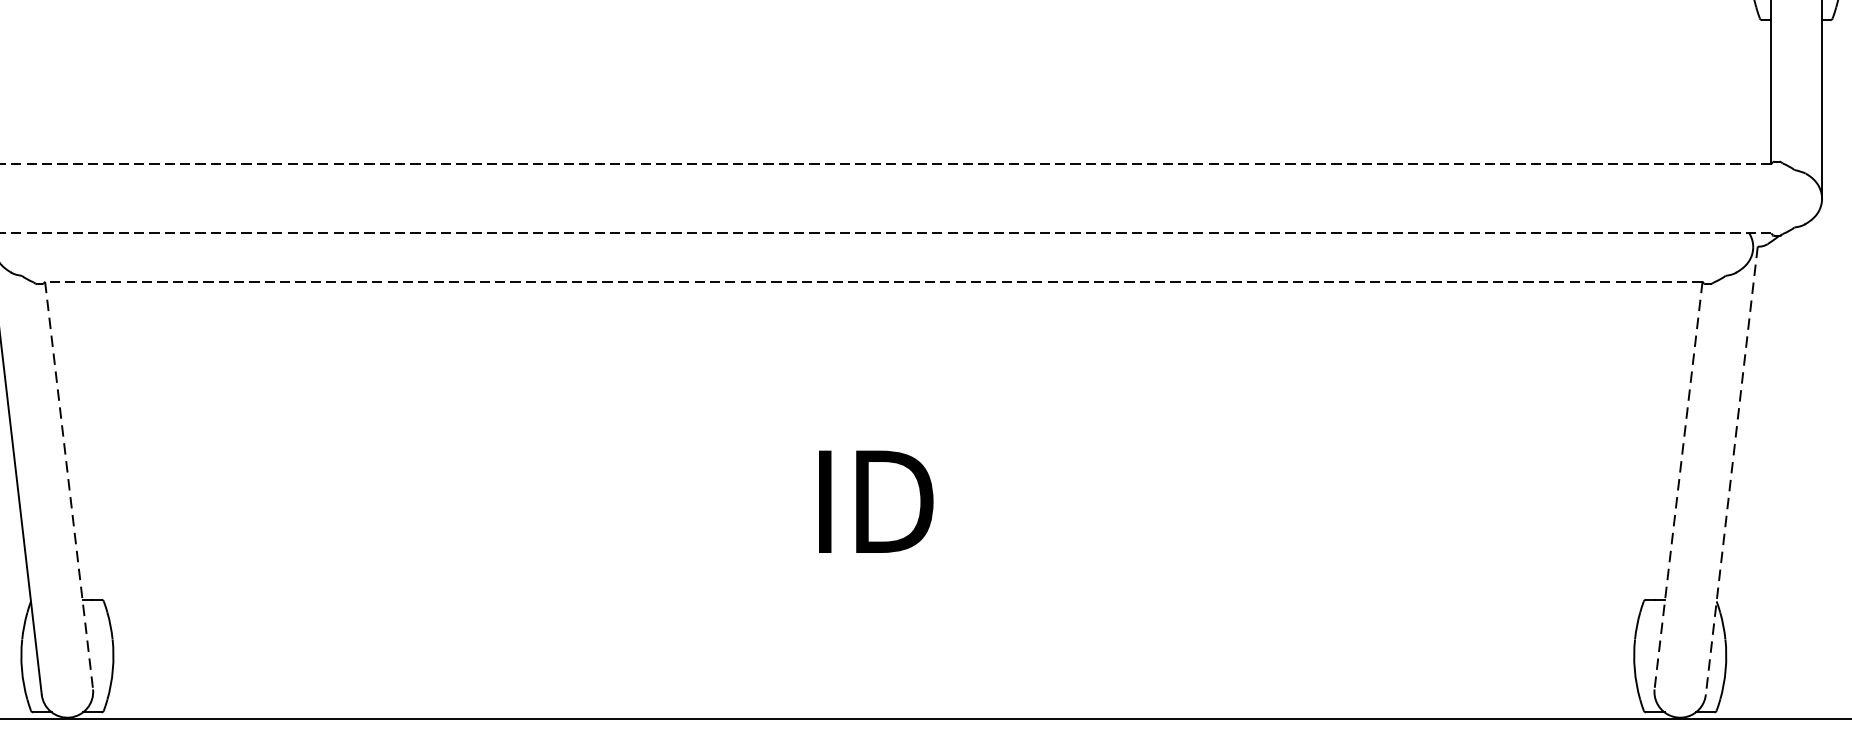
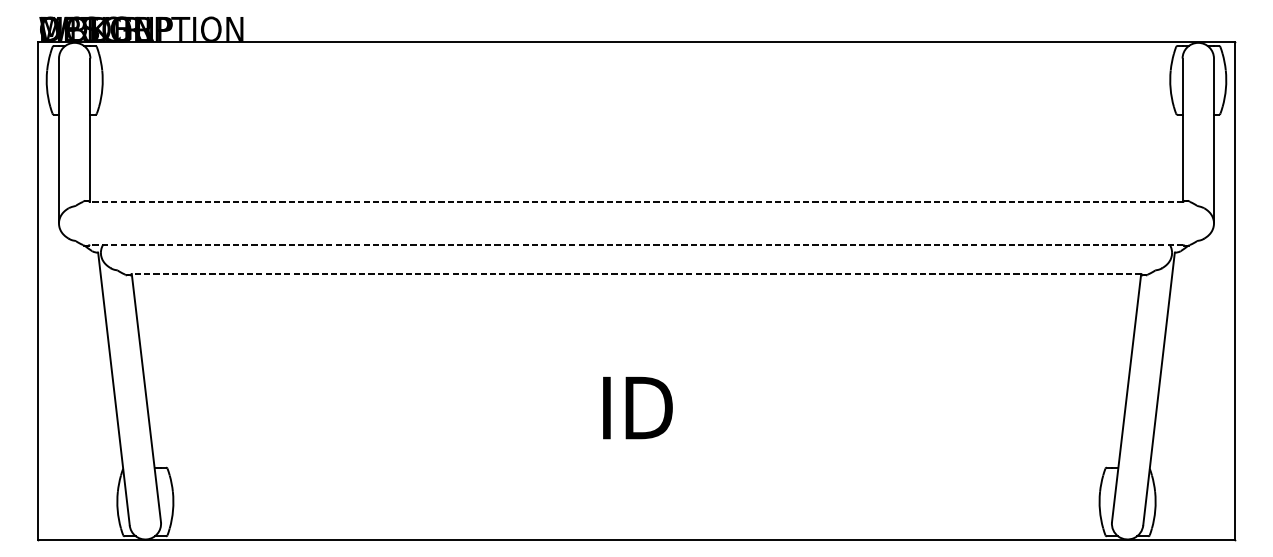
line: (1730, 471) -> (1158, 389), dashed -> solid
line: (69, 486) -> (146, 398), dashed -> solid
line: (1678, 486) -> (1126, 398), dashed -> solid

